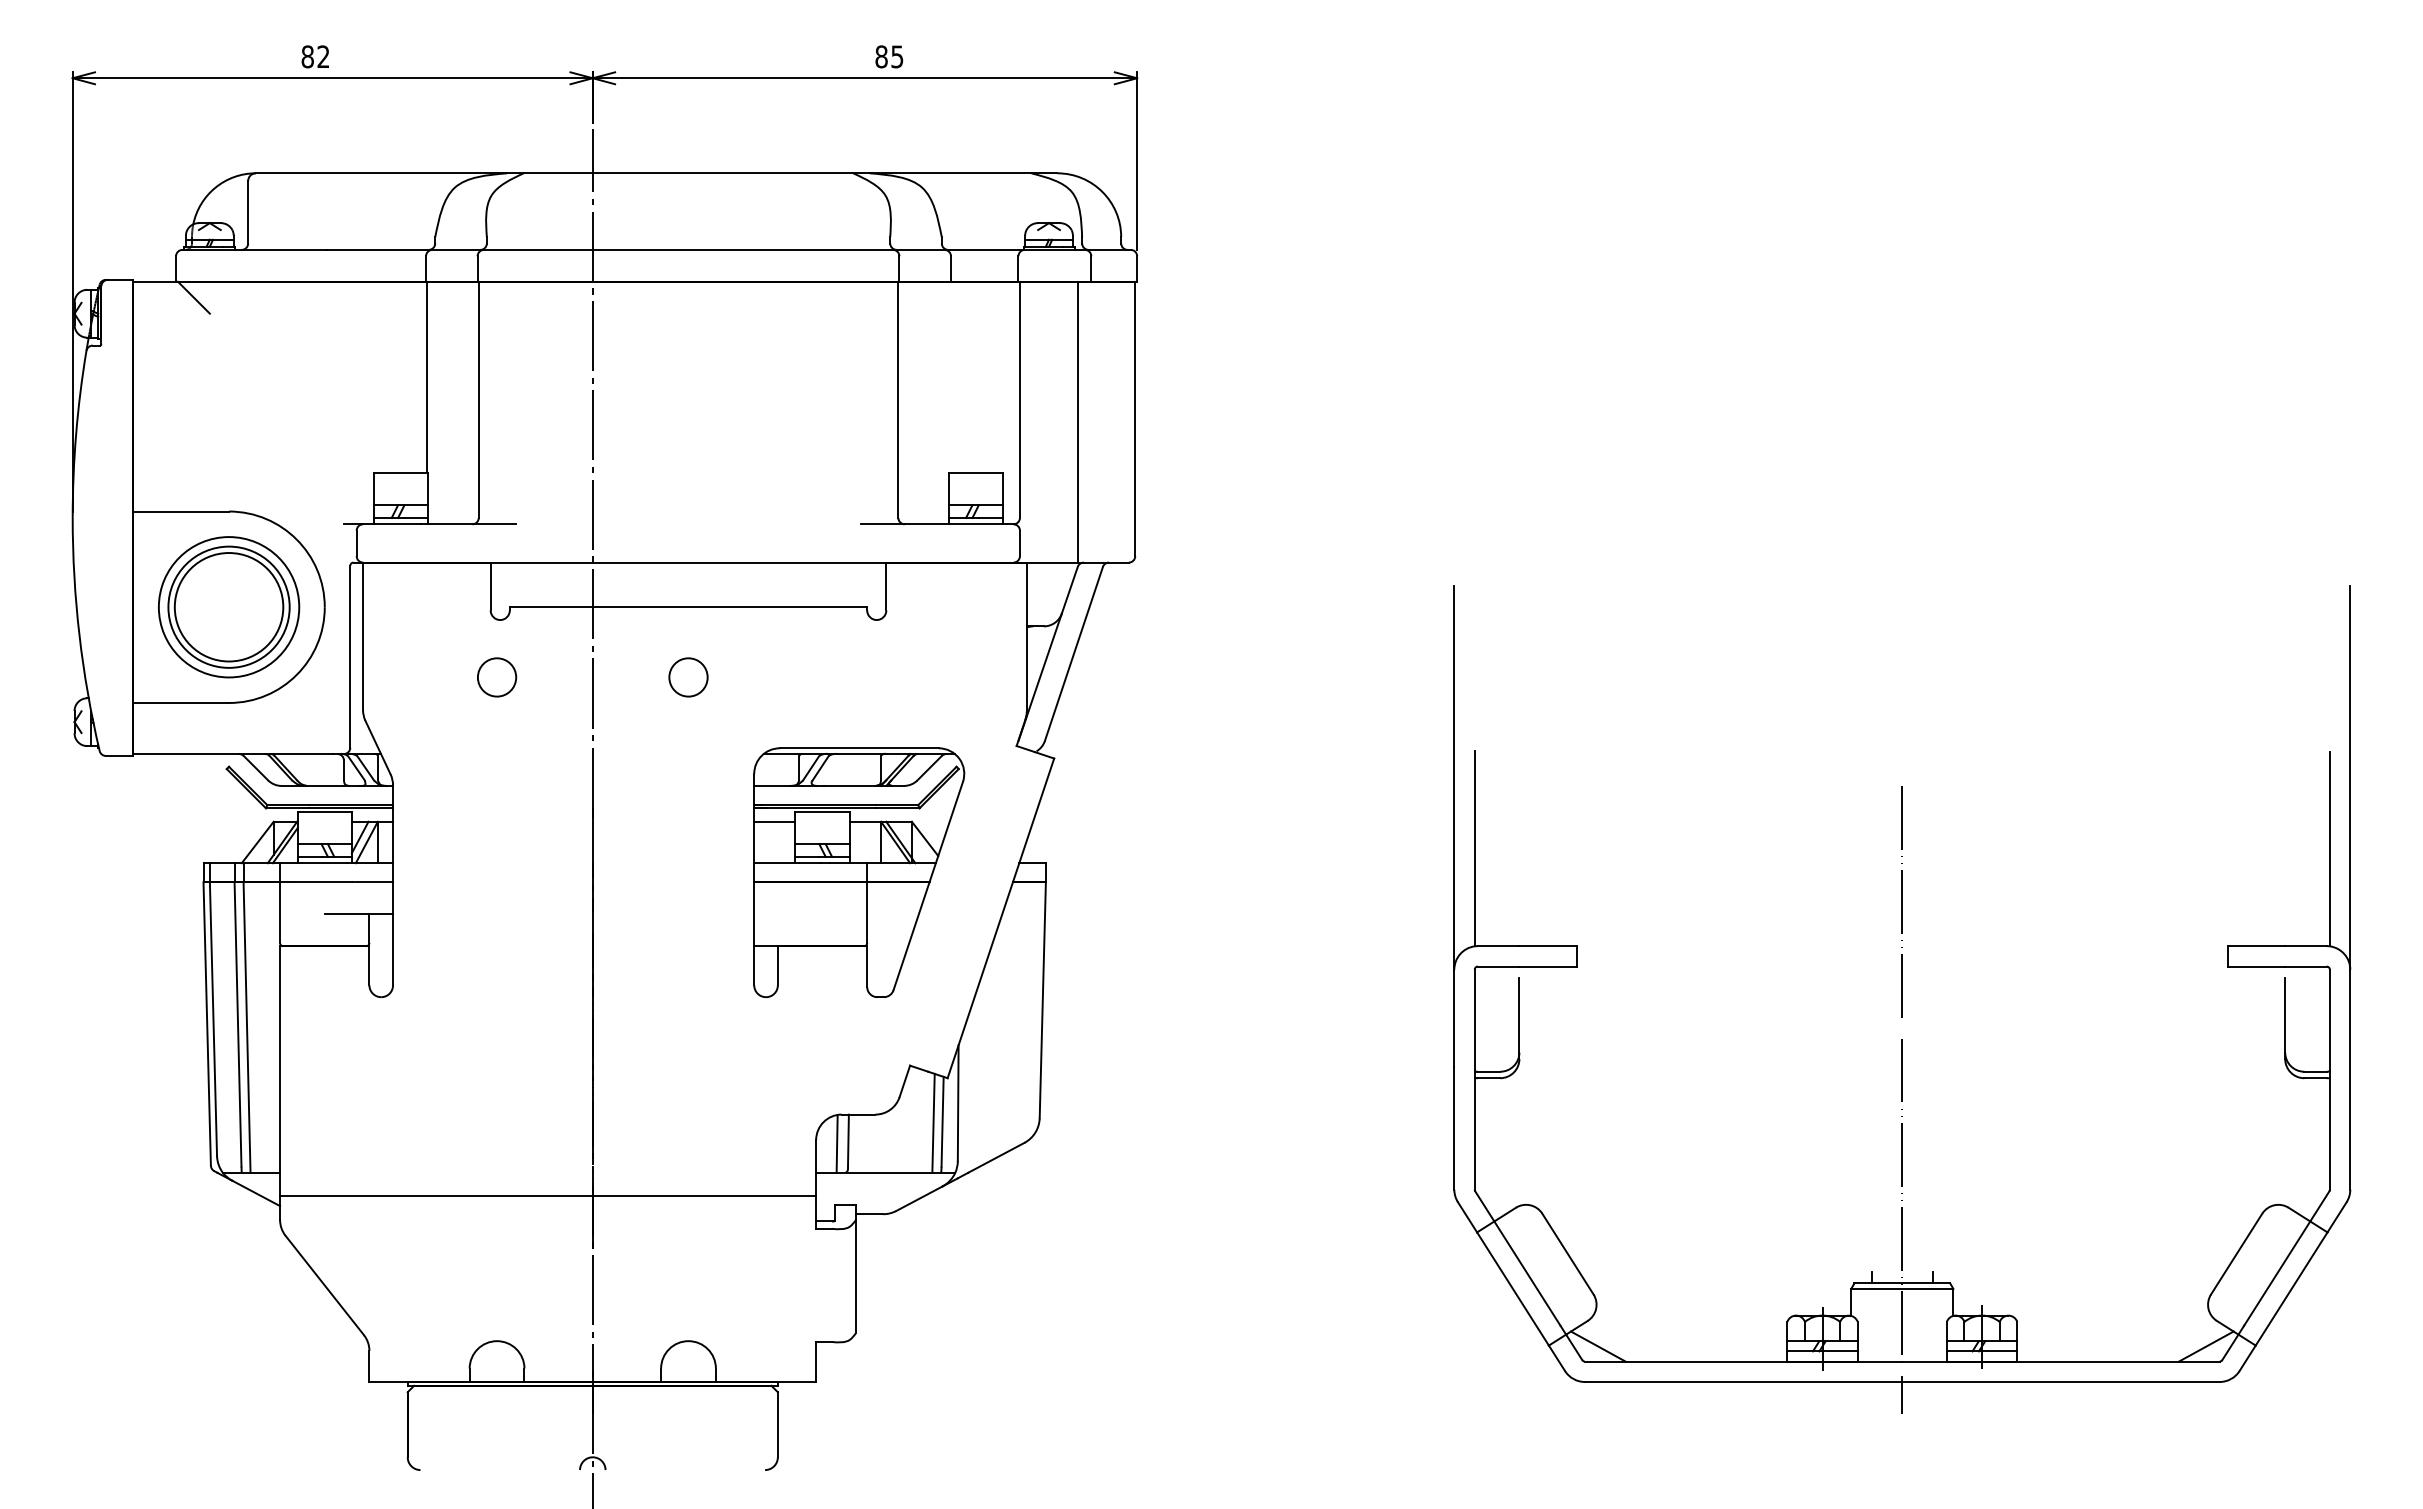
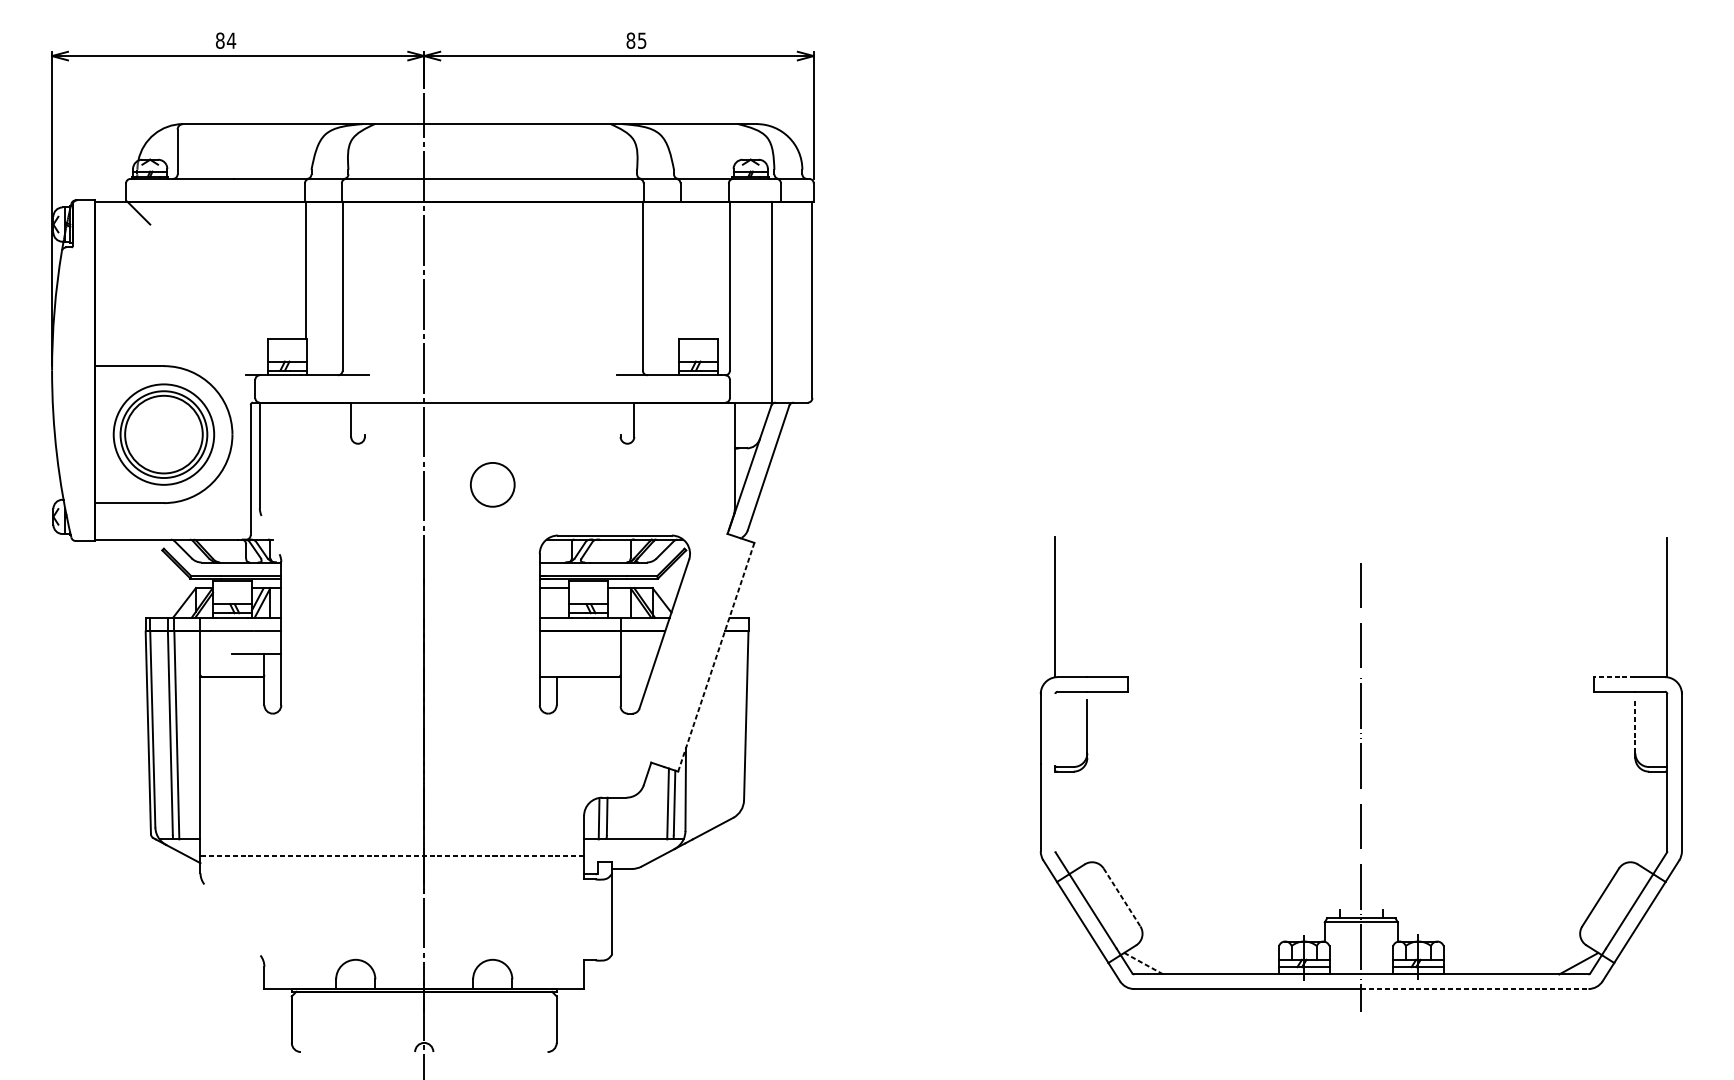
text: (323, 56) -> (231, 40), 82 -> 84
line: (688, 607) -> (492, 434), removed
circle: (497, 677) -> (356, 484), removed
circle: (688, 677) -> (492, 484), size x1.6
line: (377, 747) -> (270, 534), removed
line: (1454, 776) -> (1040, 555), removed
line: (2350, 776) -> (1682, 555), removed
line: (1000, 918) -> (716, 657), solid -> dashed
line: (2256, 946) -> (1614, 677), solid -> dashed
line: (2285, 1014) -> (1635, 726), solid -> dashed
line: (1474, 1019) -> (1055, 729), removed
line: (1474, 1133) -> (1055, 811), removed
line: (547, 1196) -> (391, 856), solid -> dashed
line: (1567, 1254) -> (1121, 897), solid -> dashed
line: (324, 1285) -> (232, 919), removed
line: (1598, 1346) -> (1143, 963), solid -> dashed
line: (2060, 1382) -> (1474, 989), solid -> dashed

